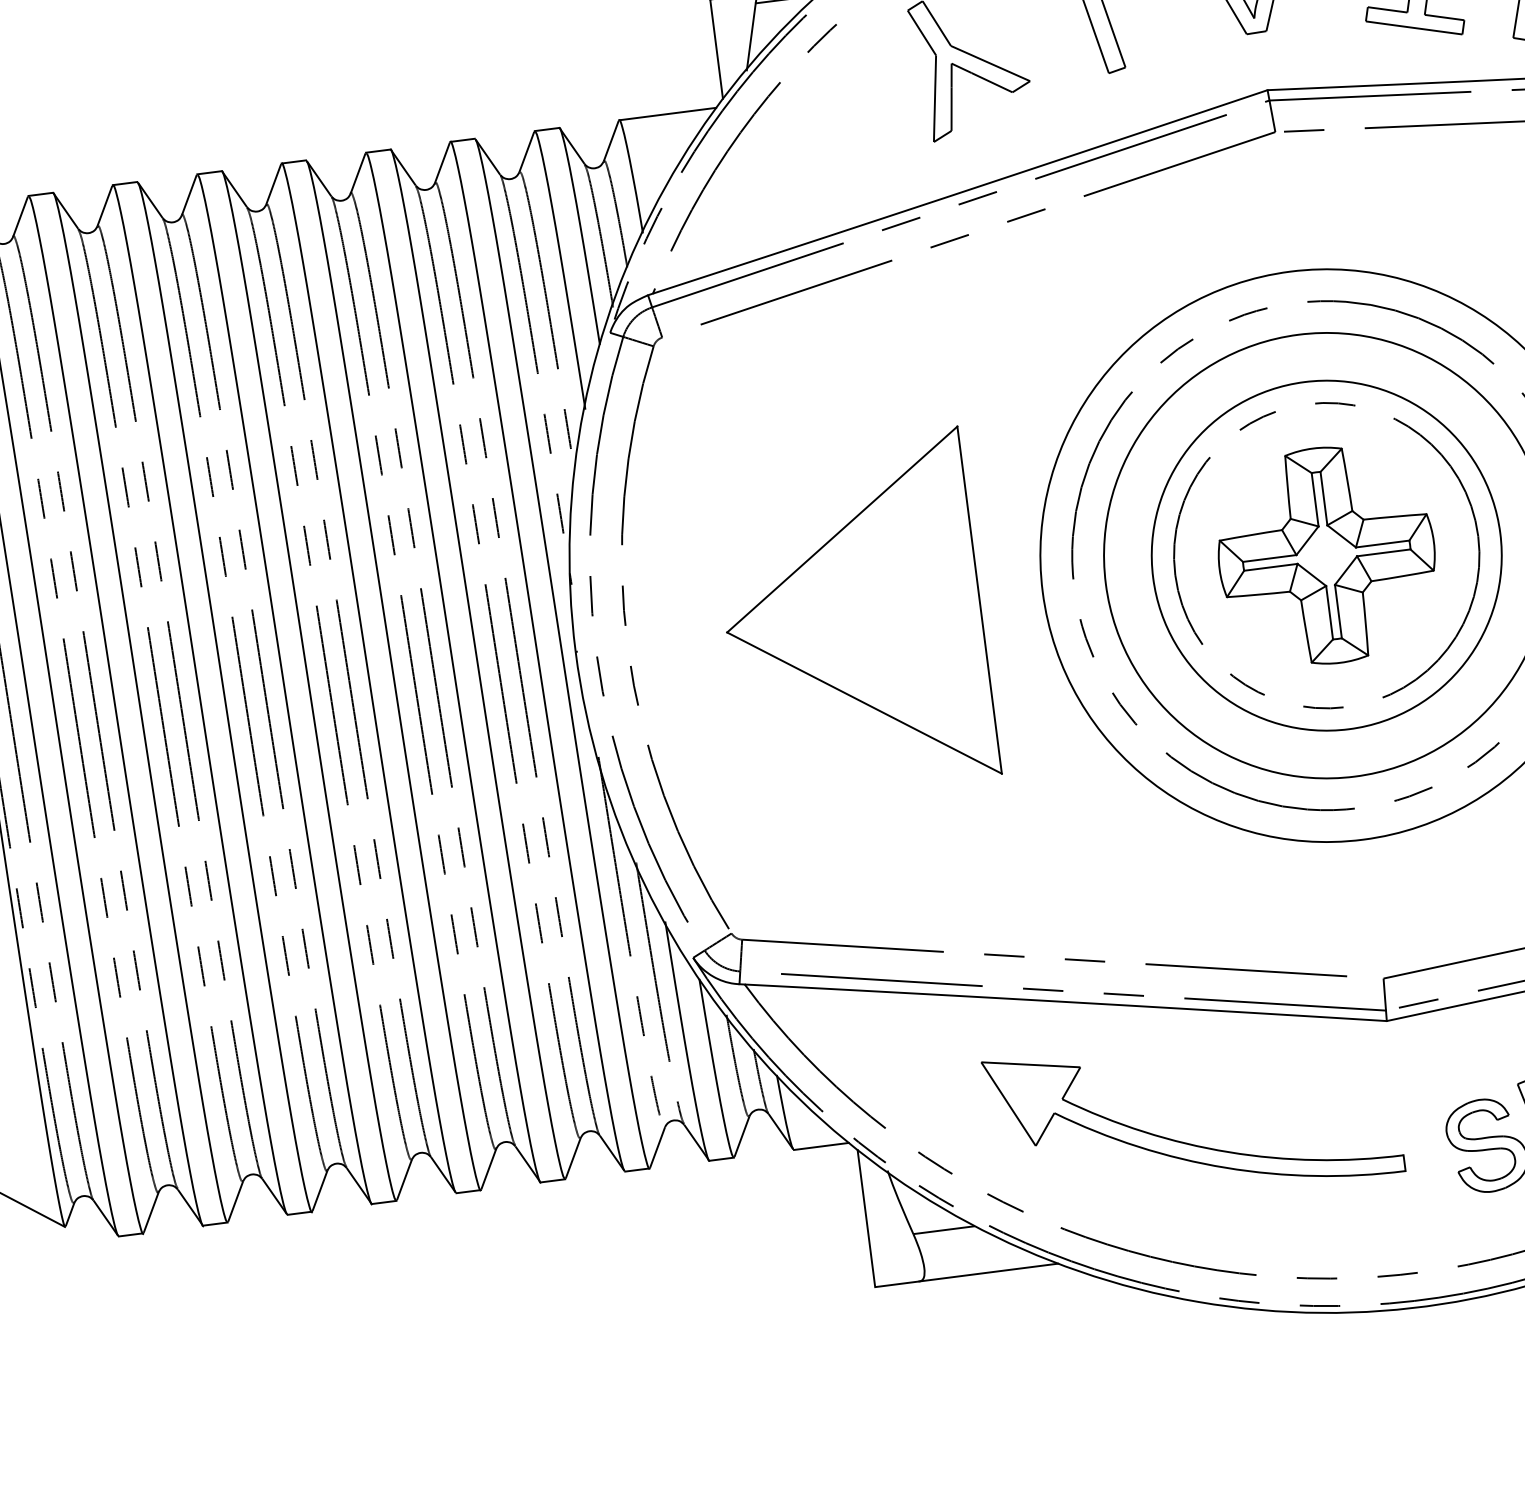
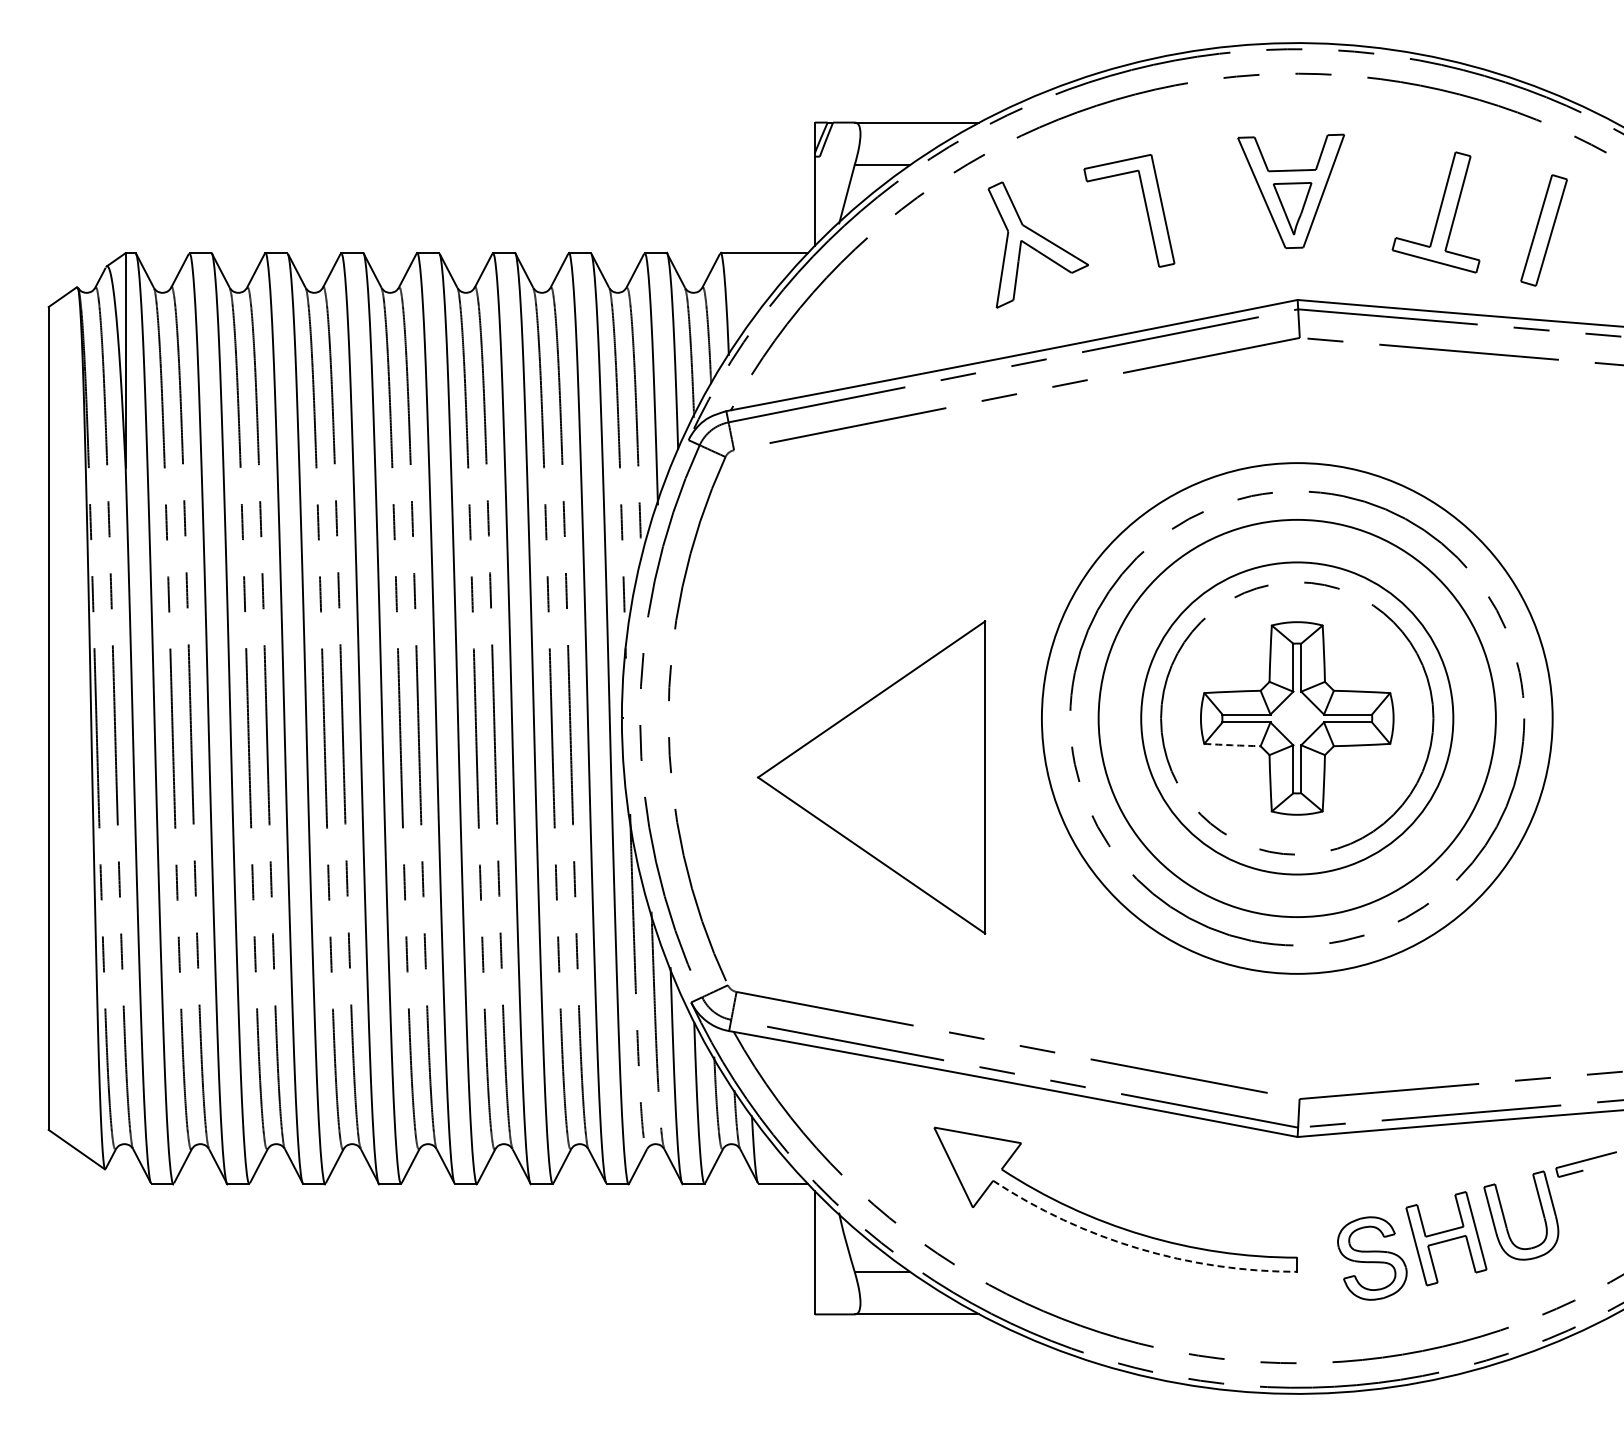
arc: (1258, 594) -> (1232, 745), solid -> dashed
part: (853, 616) -> (871, 777), moved
arc: (1225, 1167) -> (1138, 1248), solid -> dashed

